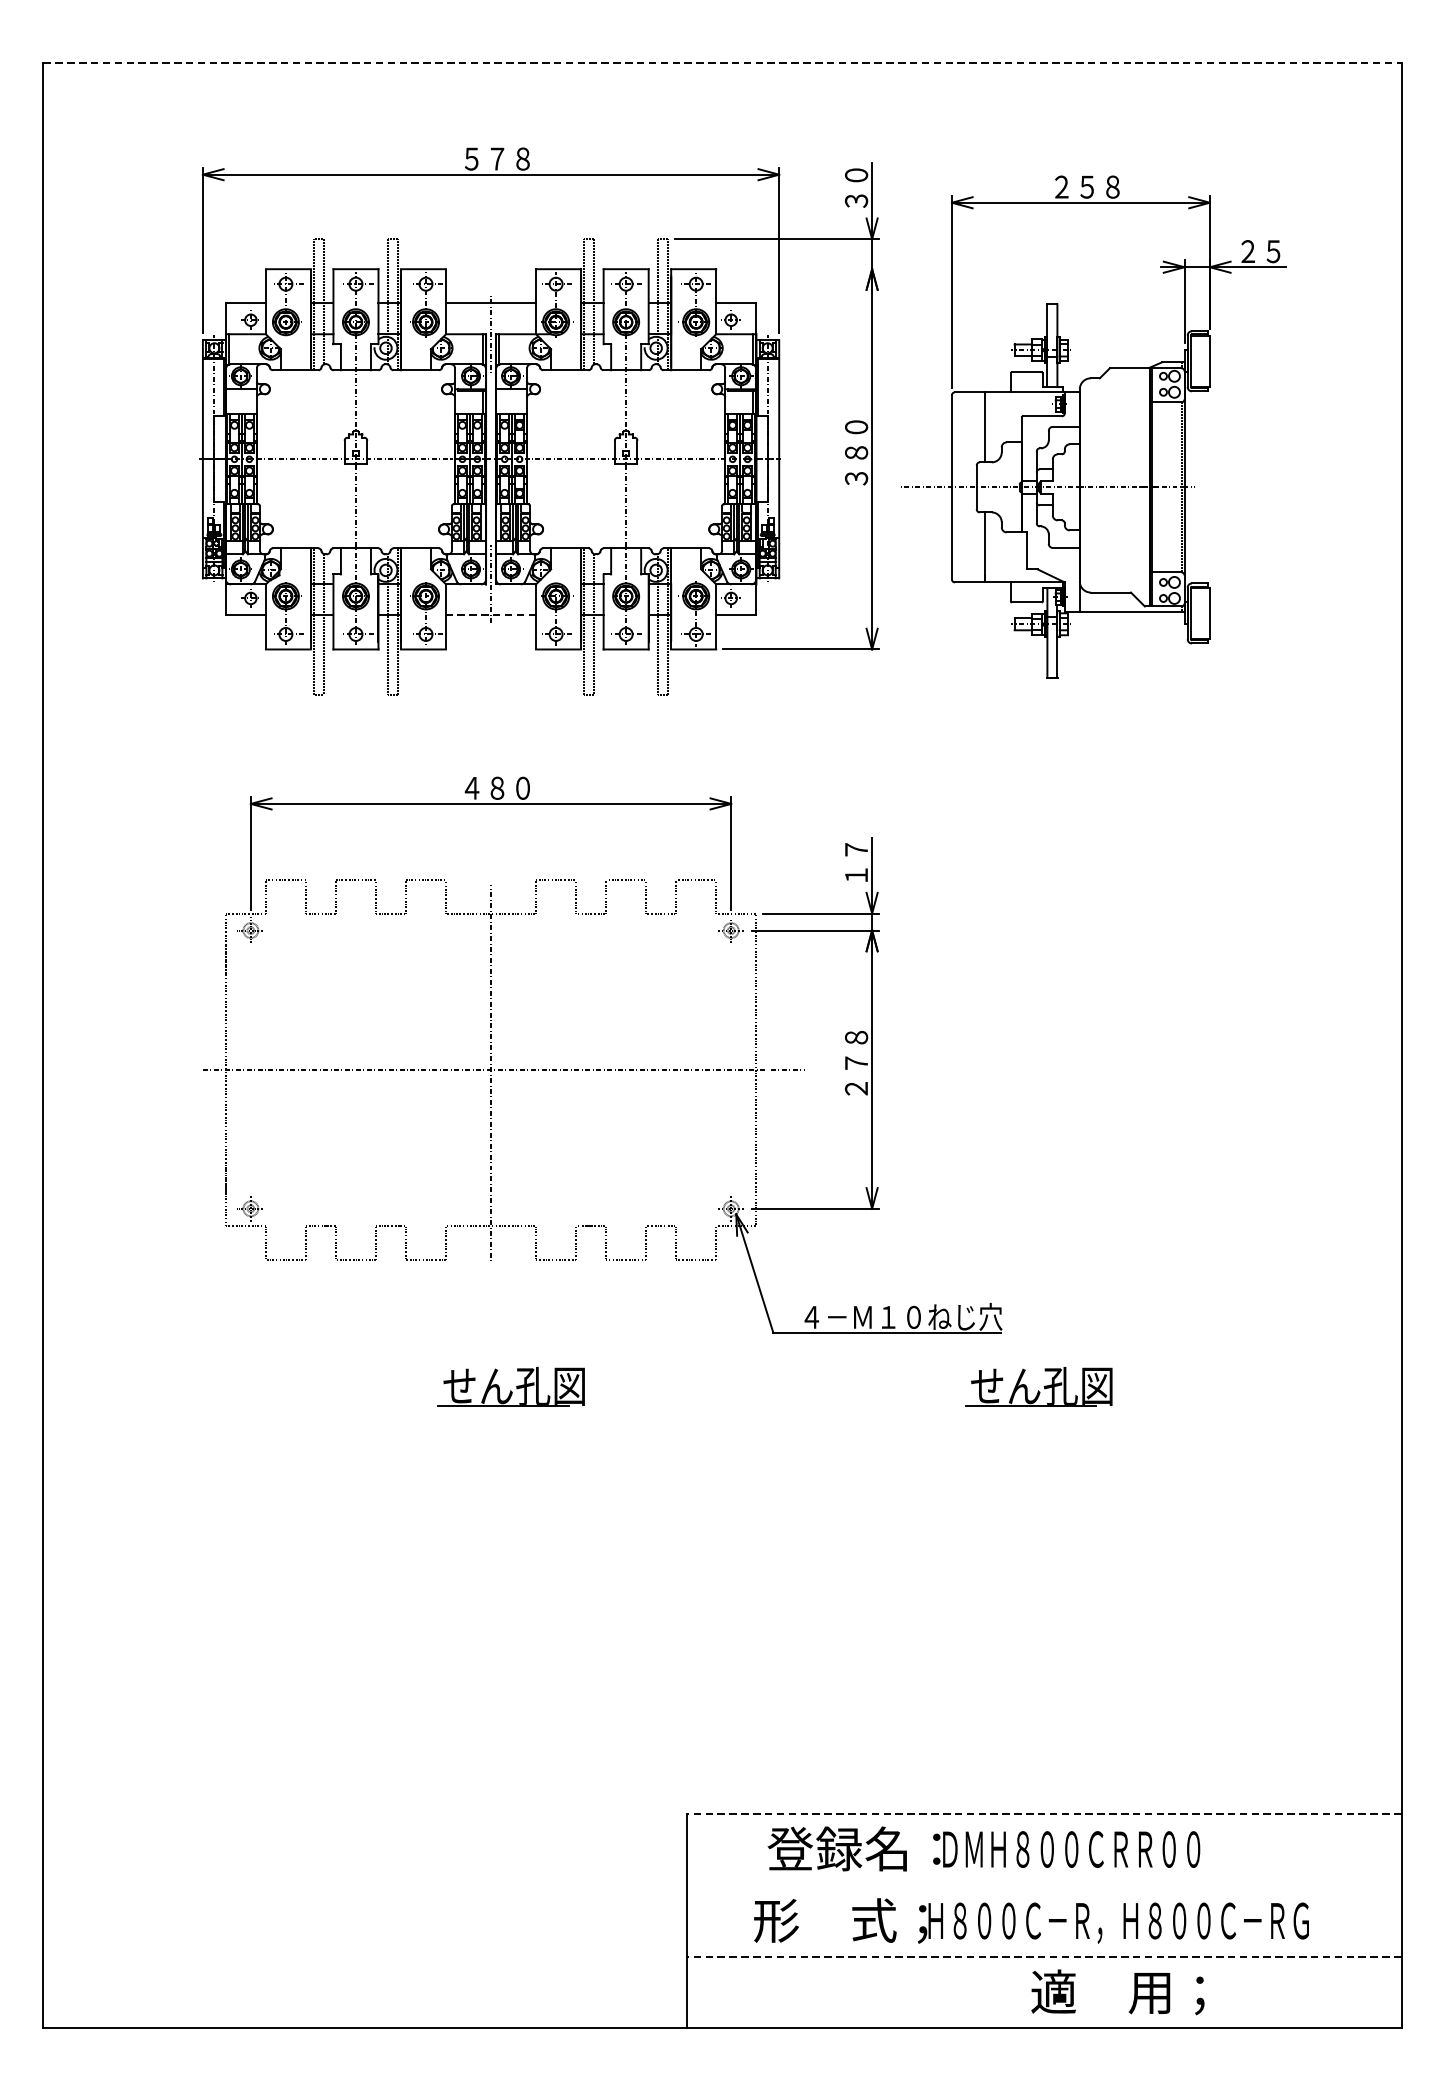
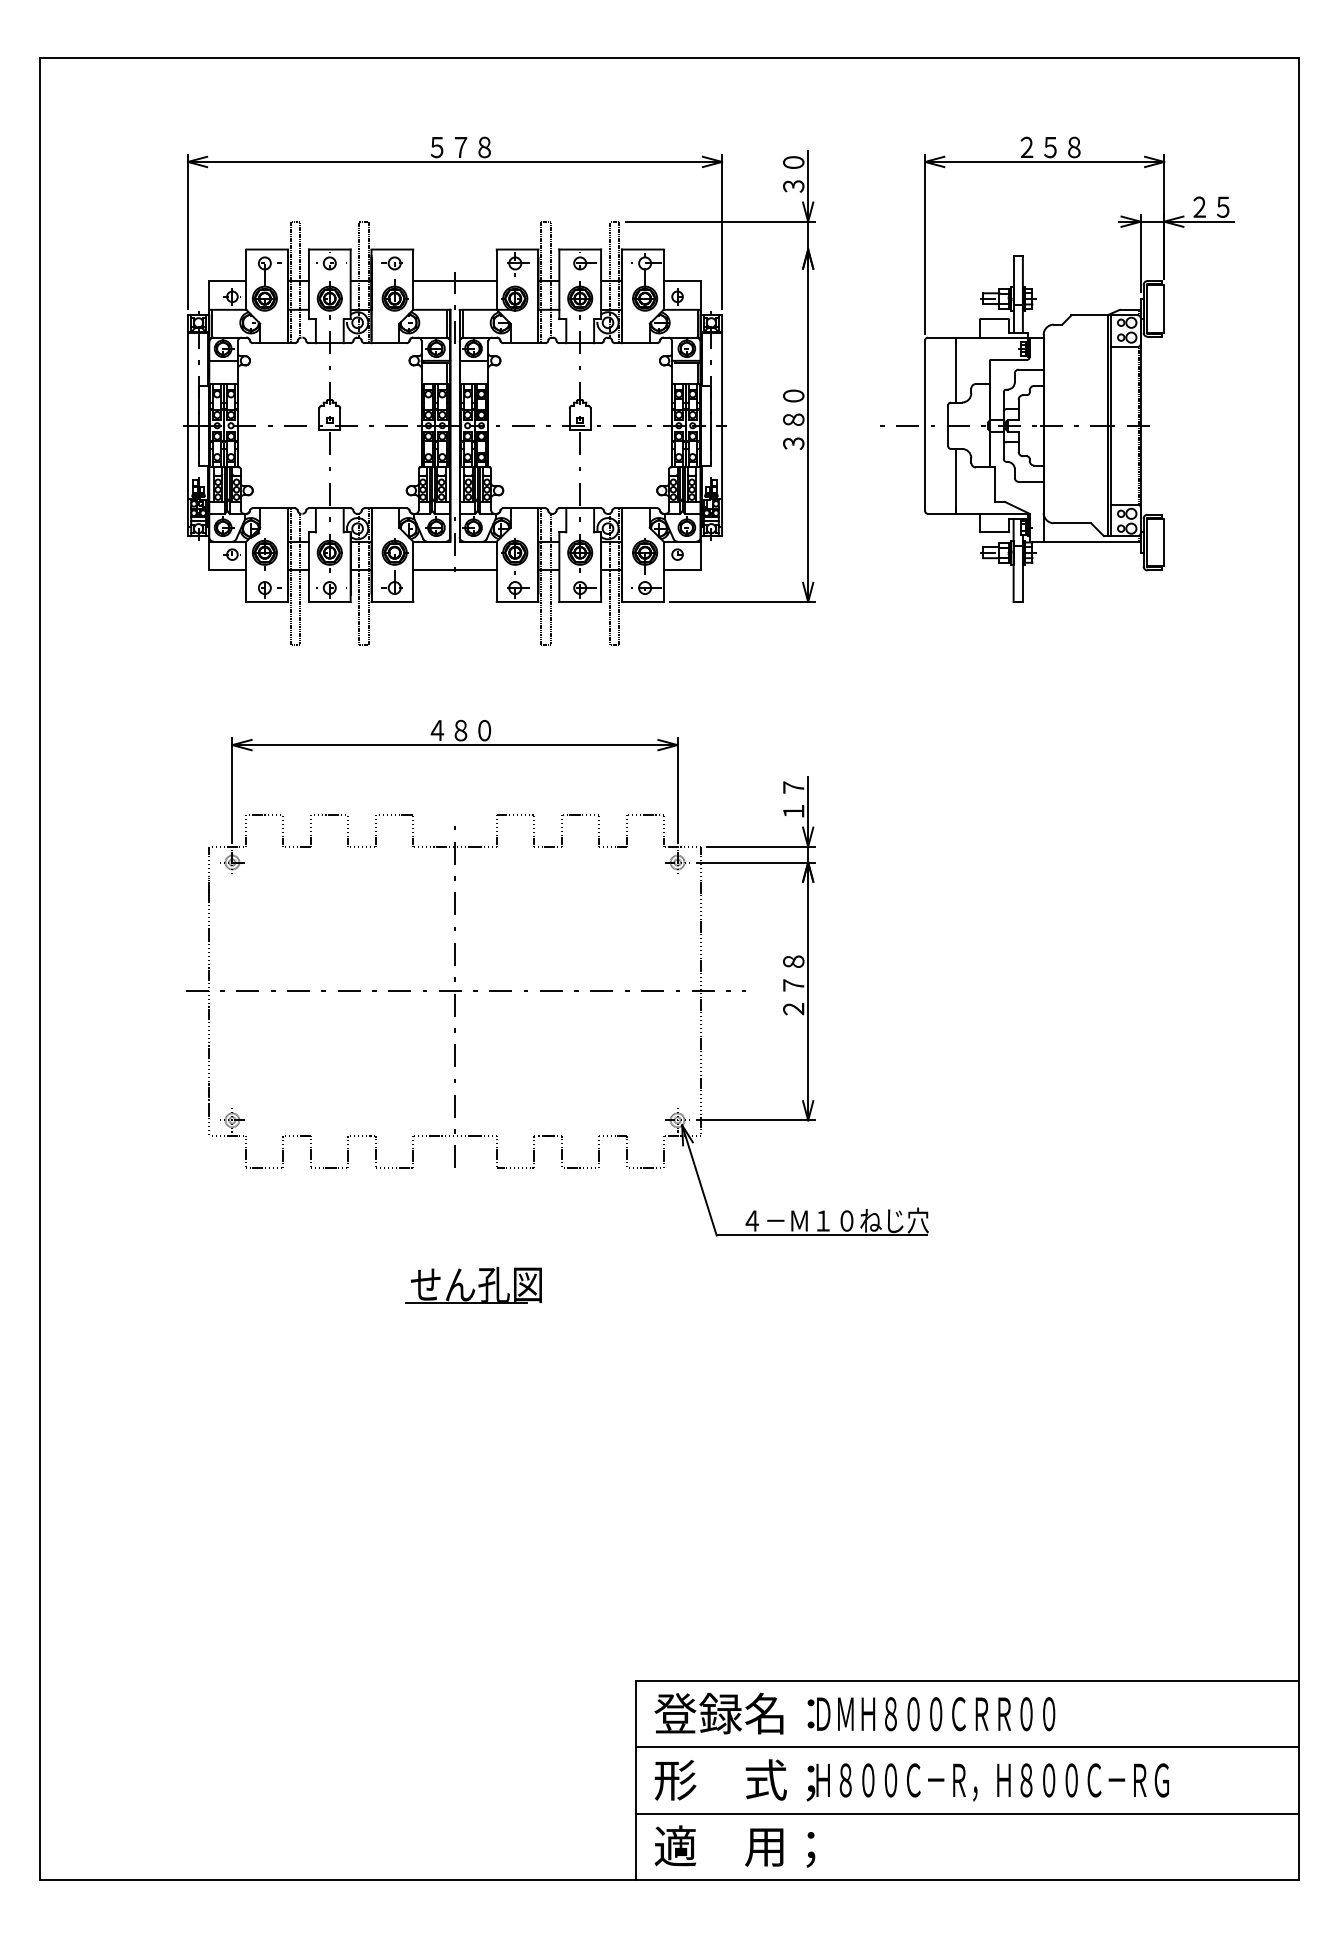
line: (722, 63) -> (669, 58), dashed -> solid
part: (1094, 426) -> (1057, 369), moved
line: (491, 615) -> (455, 570), dashed -> solid
part: (1038, 1385) -> (962, 1284), removed
line: (1044, 1814) -> (967, 1681), dashed -> solid
text: (983, 1848) -> (854, 1713), moved
line: (1044, 1885) -> (967, 1747), added
text: (1031, 1921) -> (911, 1780), moved
line: (1044, 1956) -> (967, 1813), dashed -> solid
text: (1117, 1992) -> (734, 1846), moved

